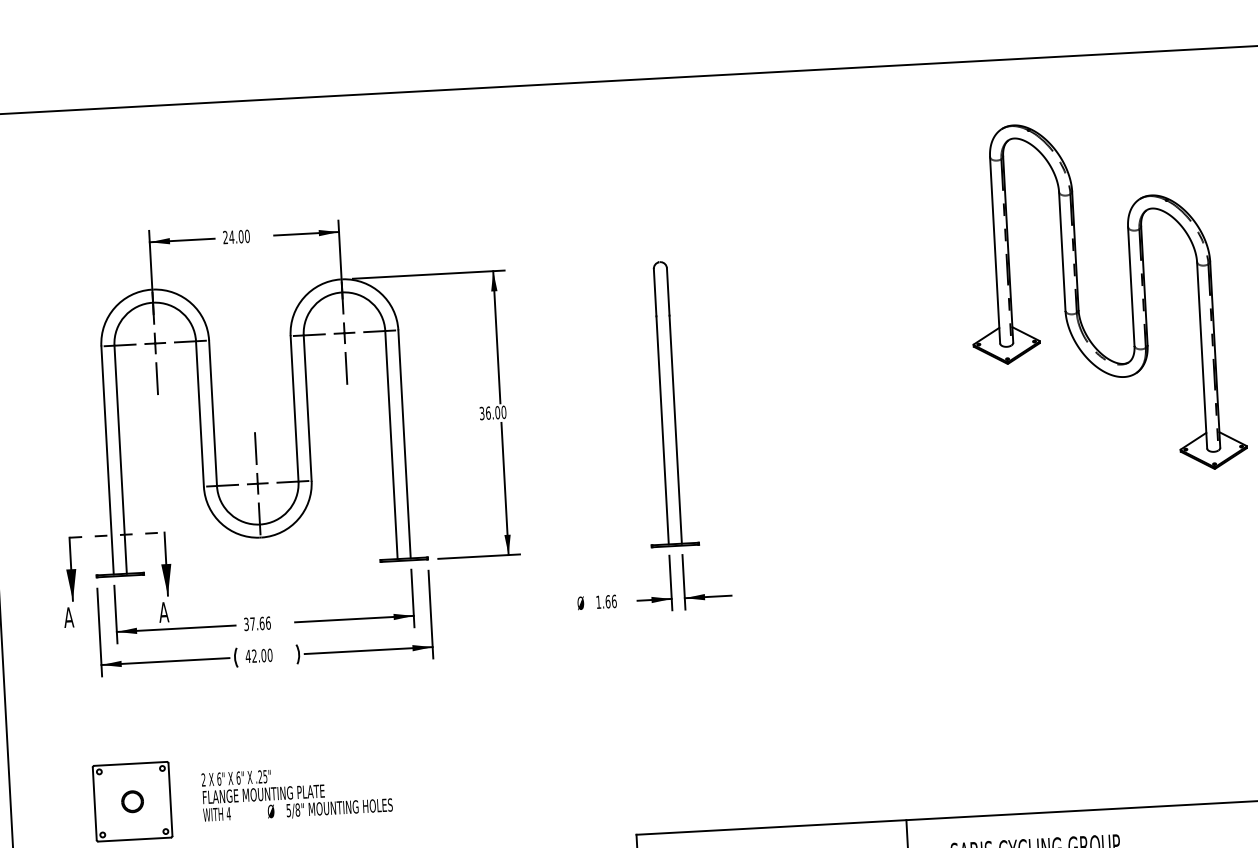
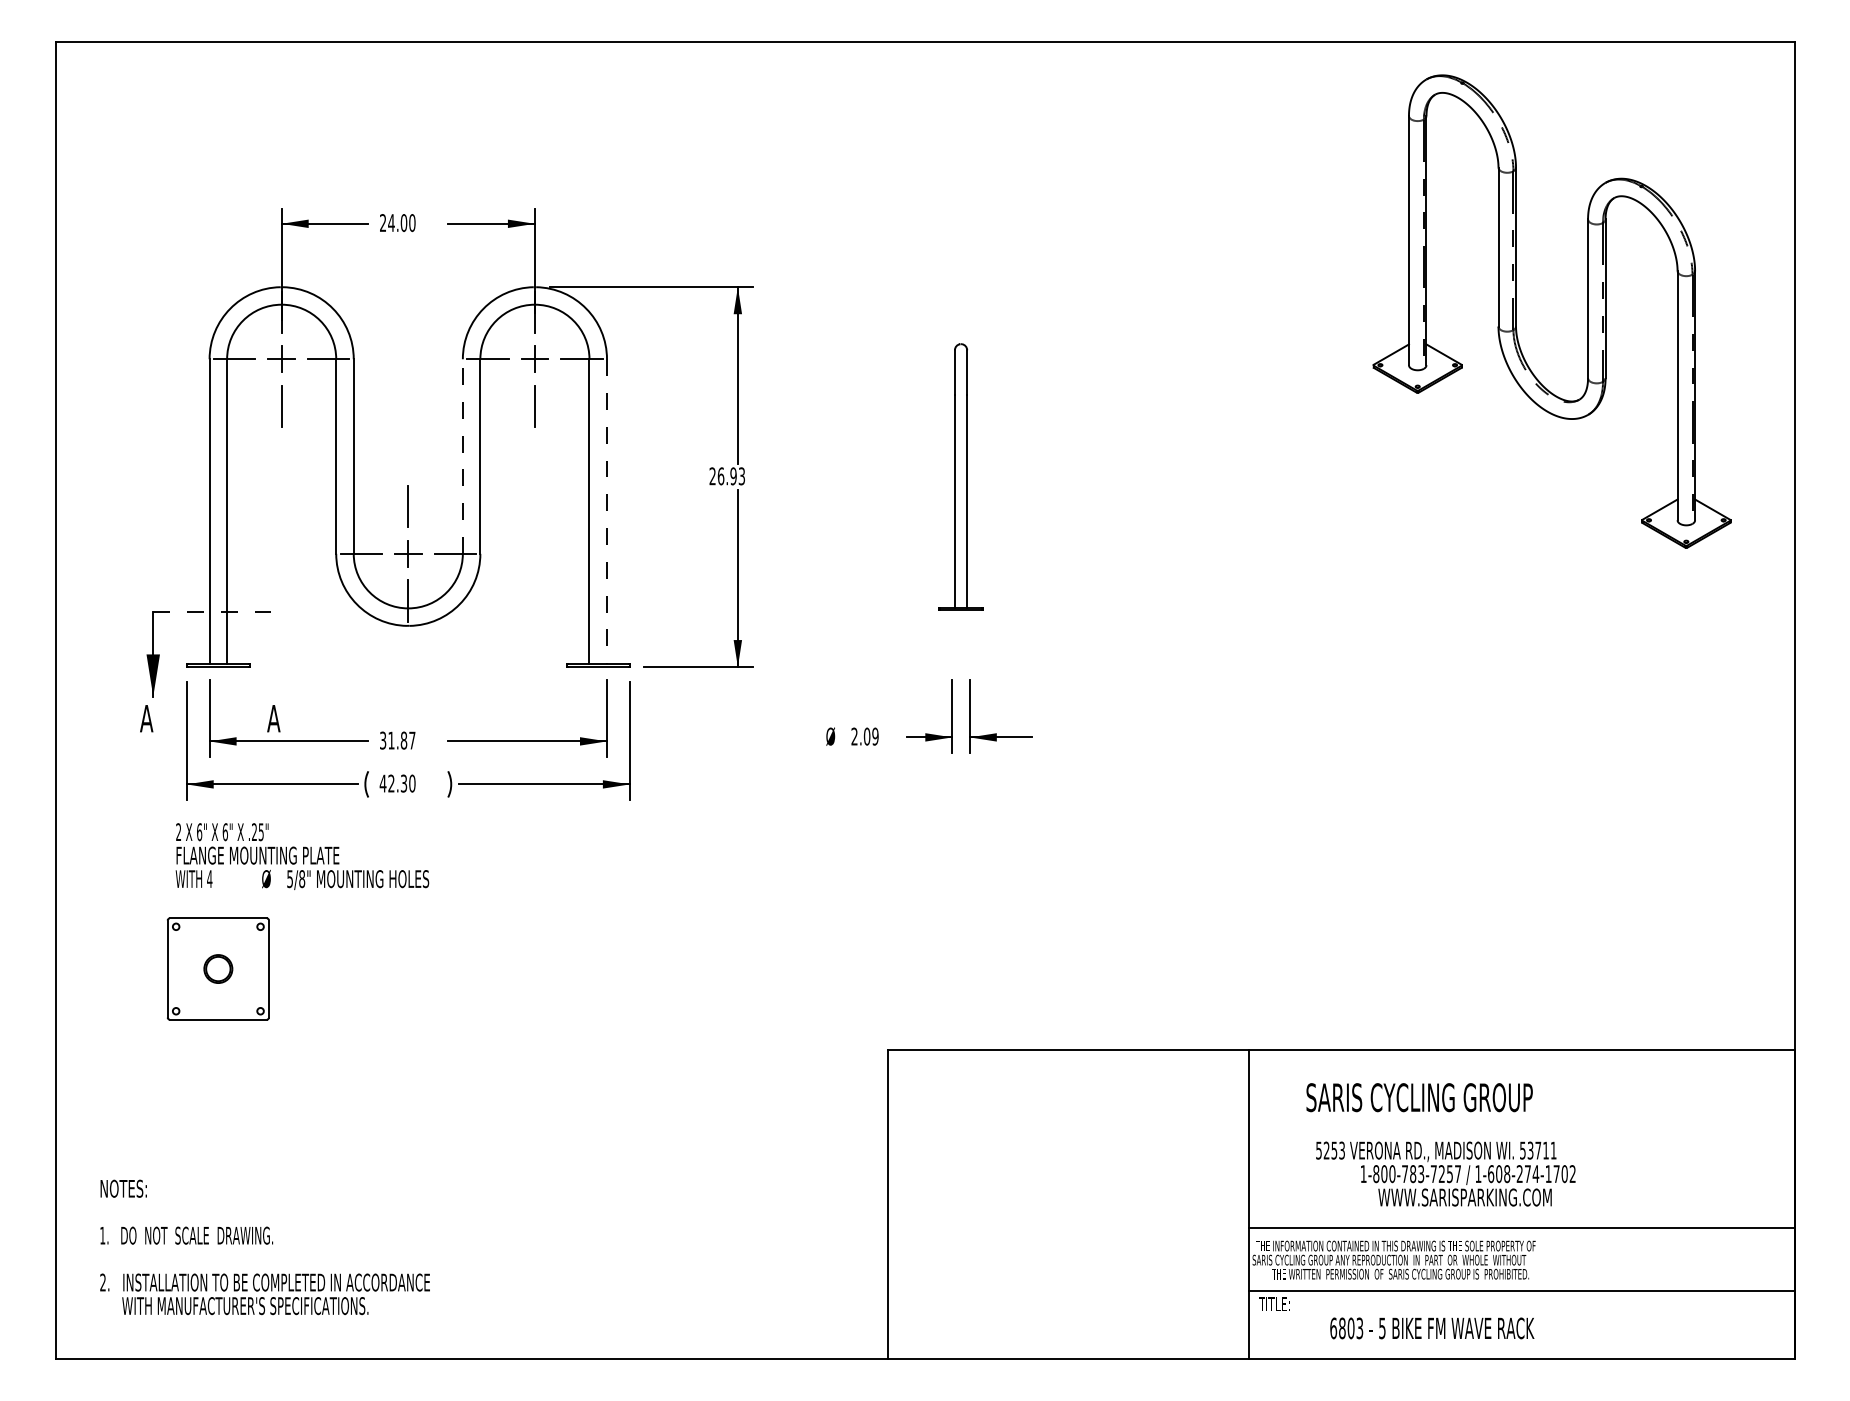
part: (1078, 298) -> (1516, 311), moved
part: (667, 403) -> (960, 476), size x0.7
line: (294, 408) -> (462, 456), solid -> dashed
text: (493, 413) -> (727, 476), 36.00 -> 26.93
line: (404, 444) -> (607, 511), solid -> dashed
part: (165, 564) -> (279, 654), removed
text: (606, 601) -> (864, 736), 1.66 -> 2.09
text: (260, 623) -> (401, 740), 37.66 -> 31.87
text: (263, 655) -> (403, 783), 42.00 -> 42.30
text: (297, 793) -> (302, 856), moved

